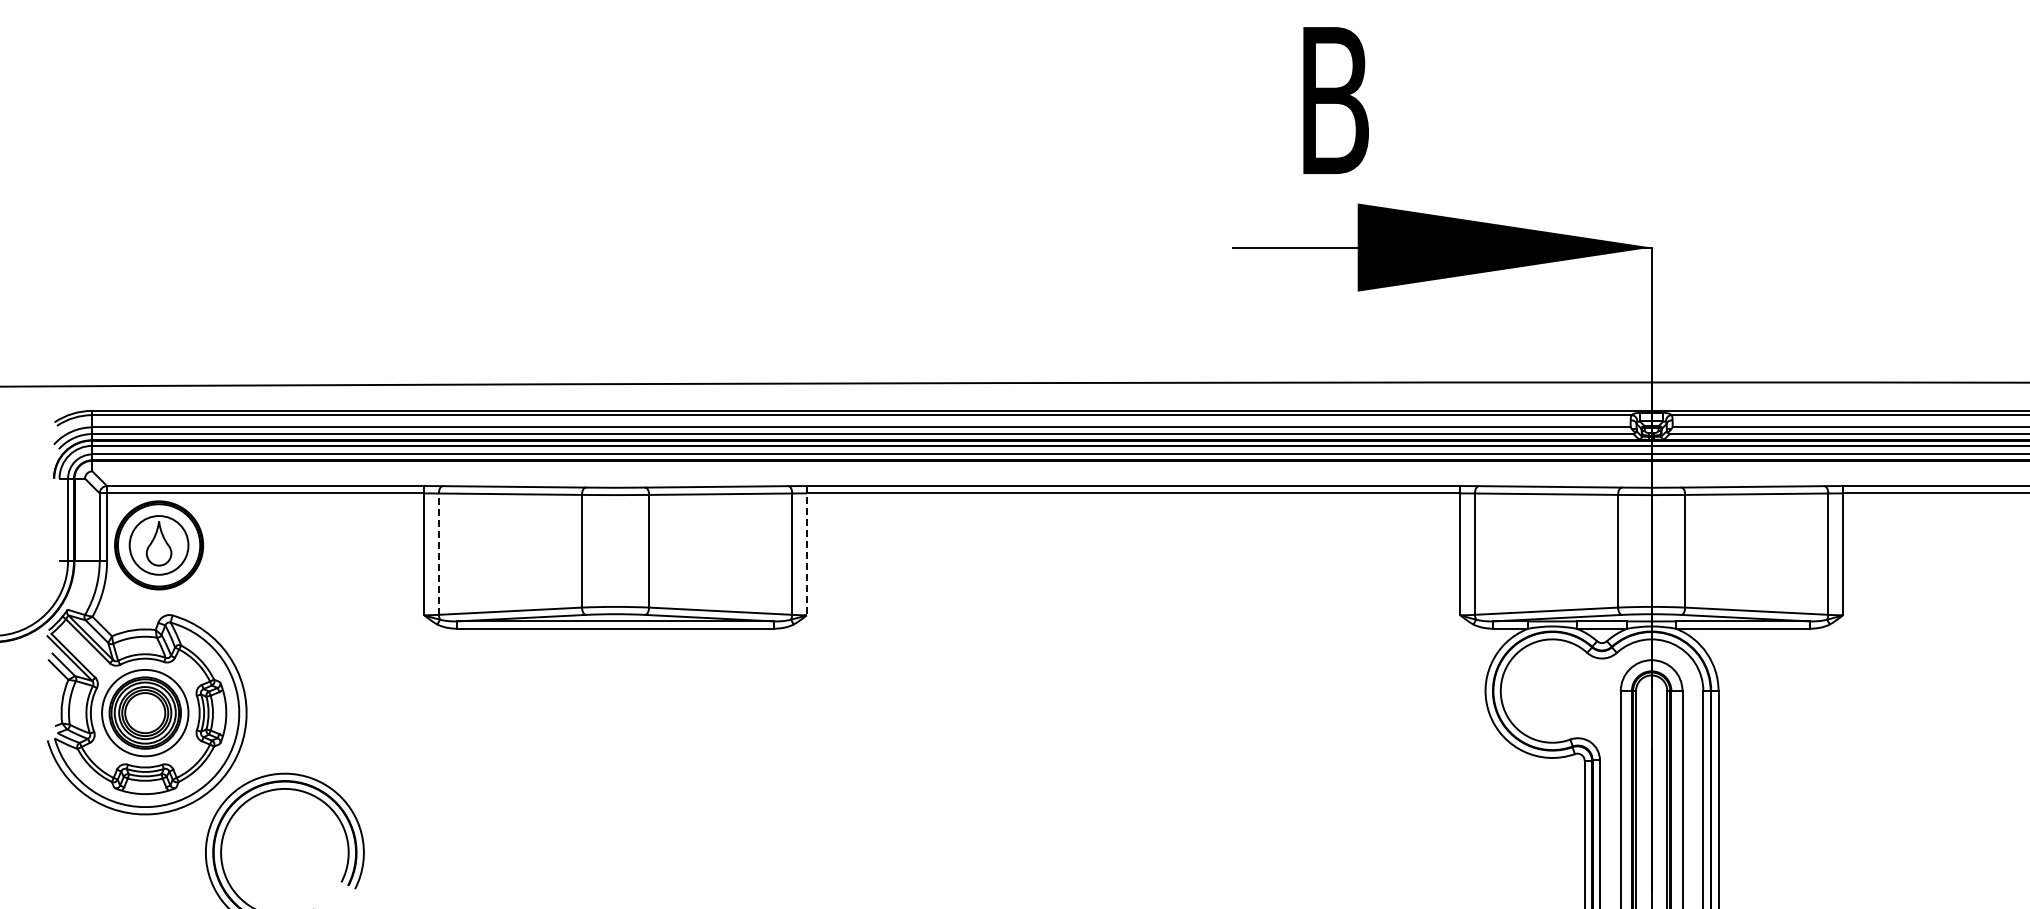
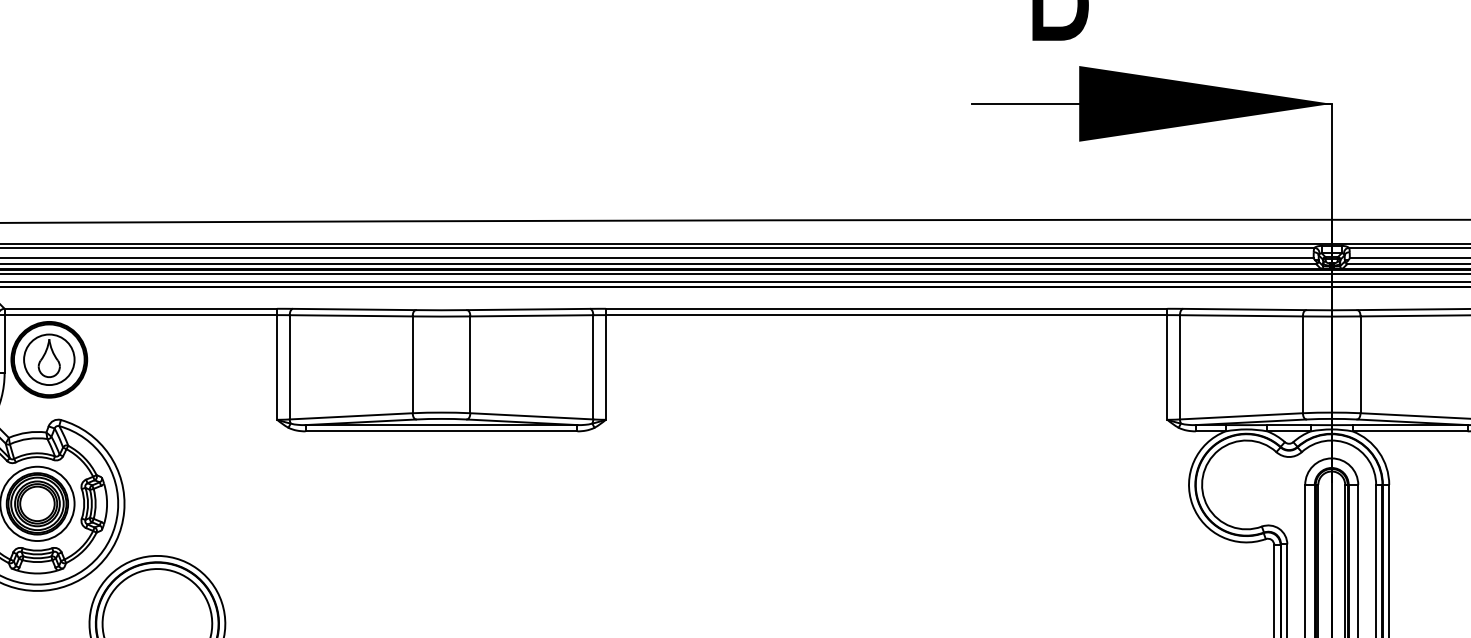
line: (806, 550) -> (605, 364), dashed -> solid
line: (438, 554) -> (289, 367), dashed -> solid

